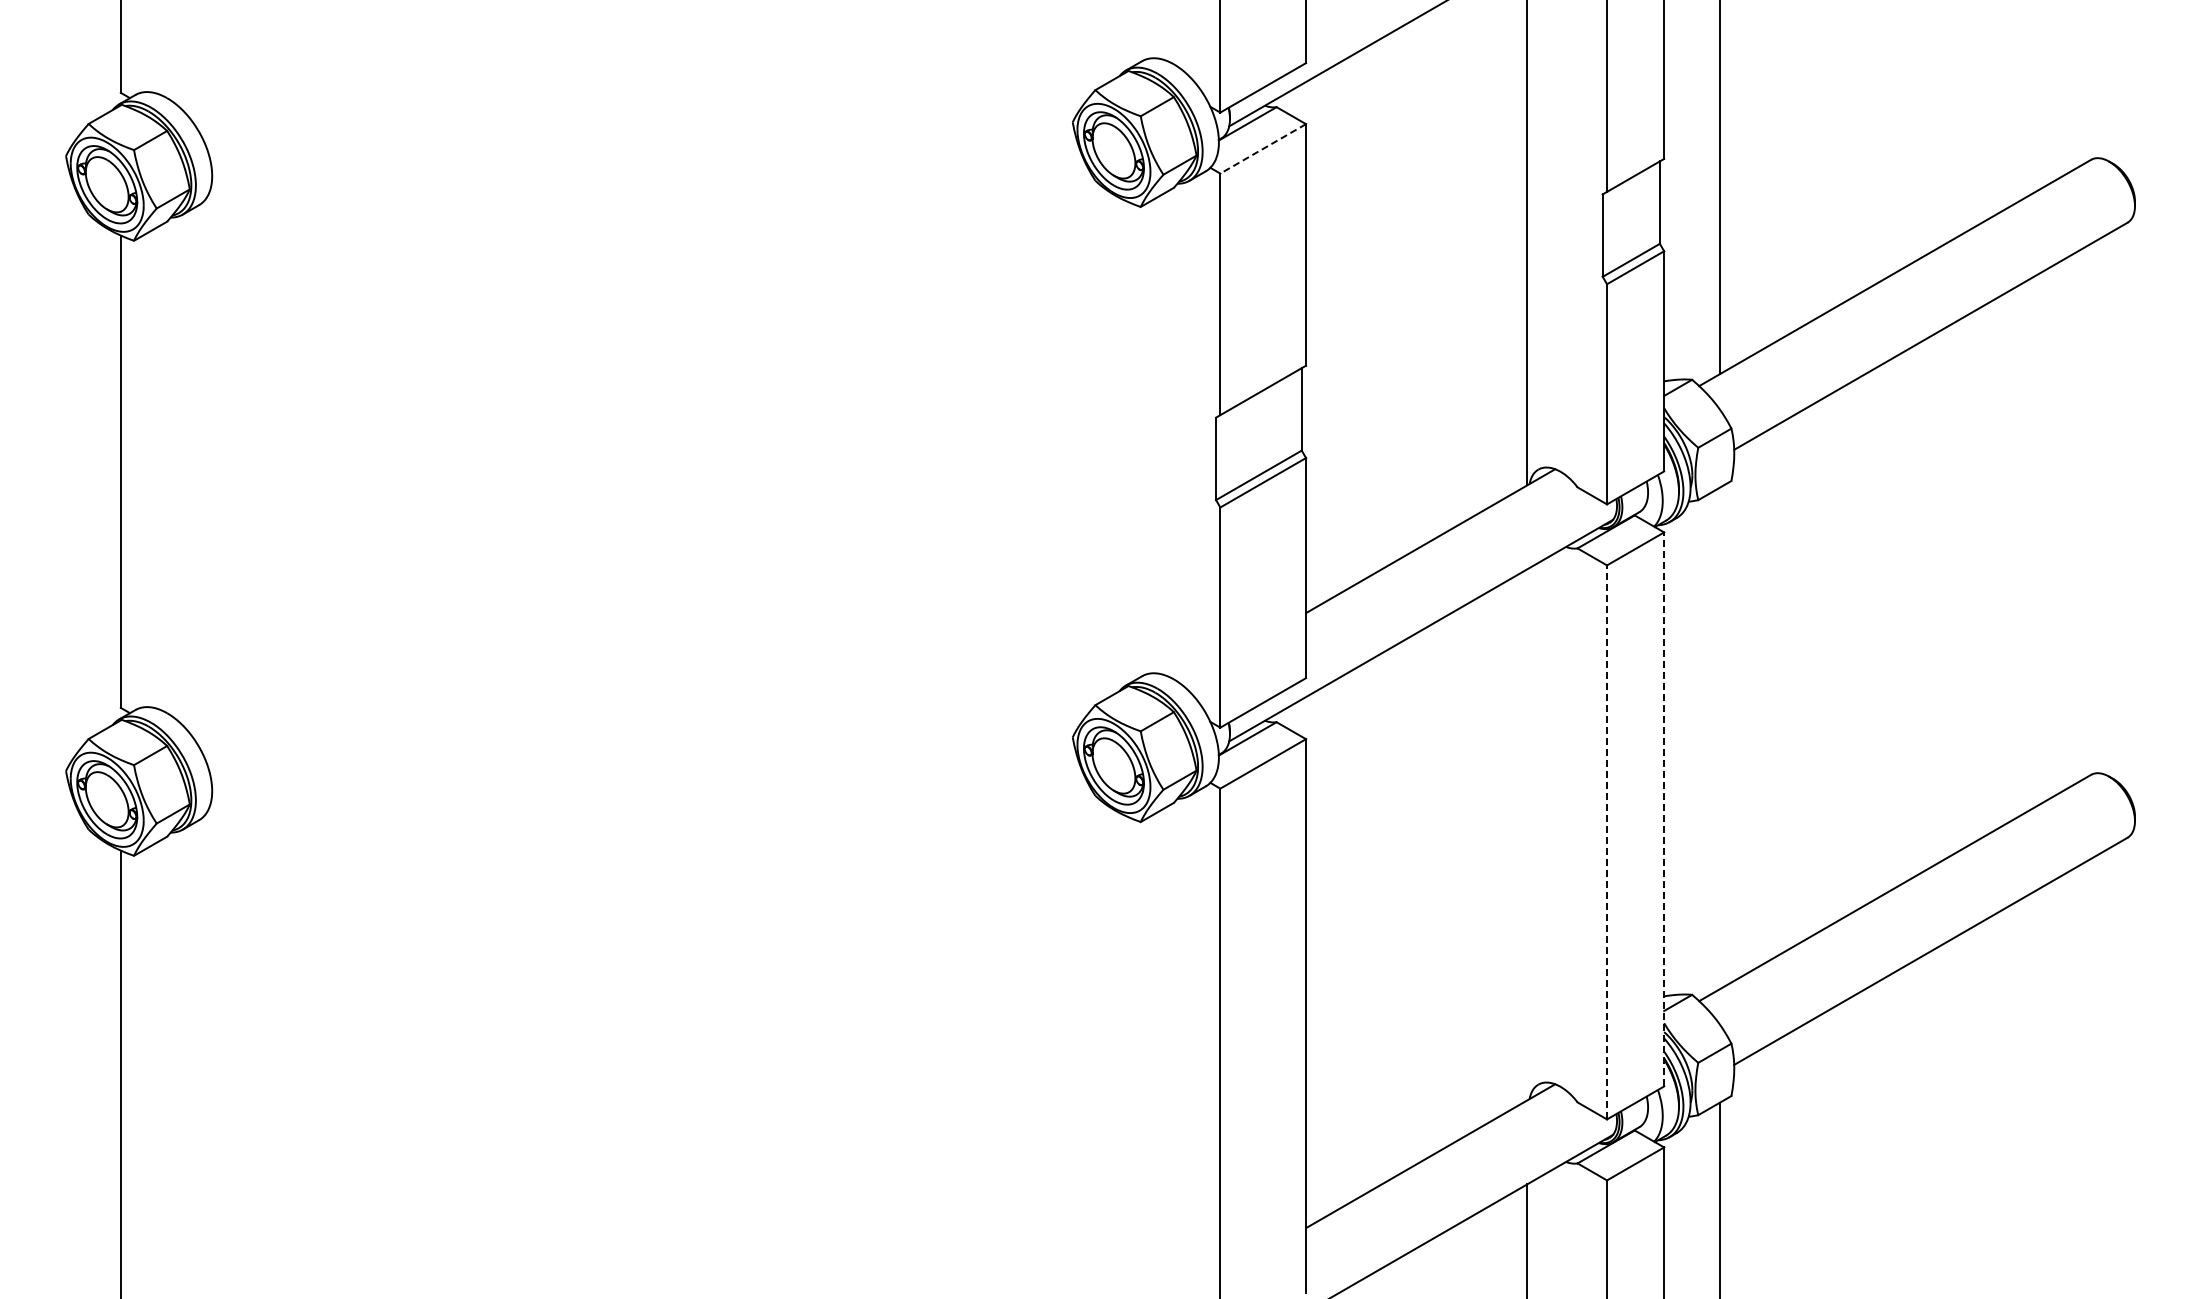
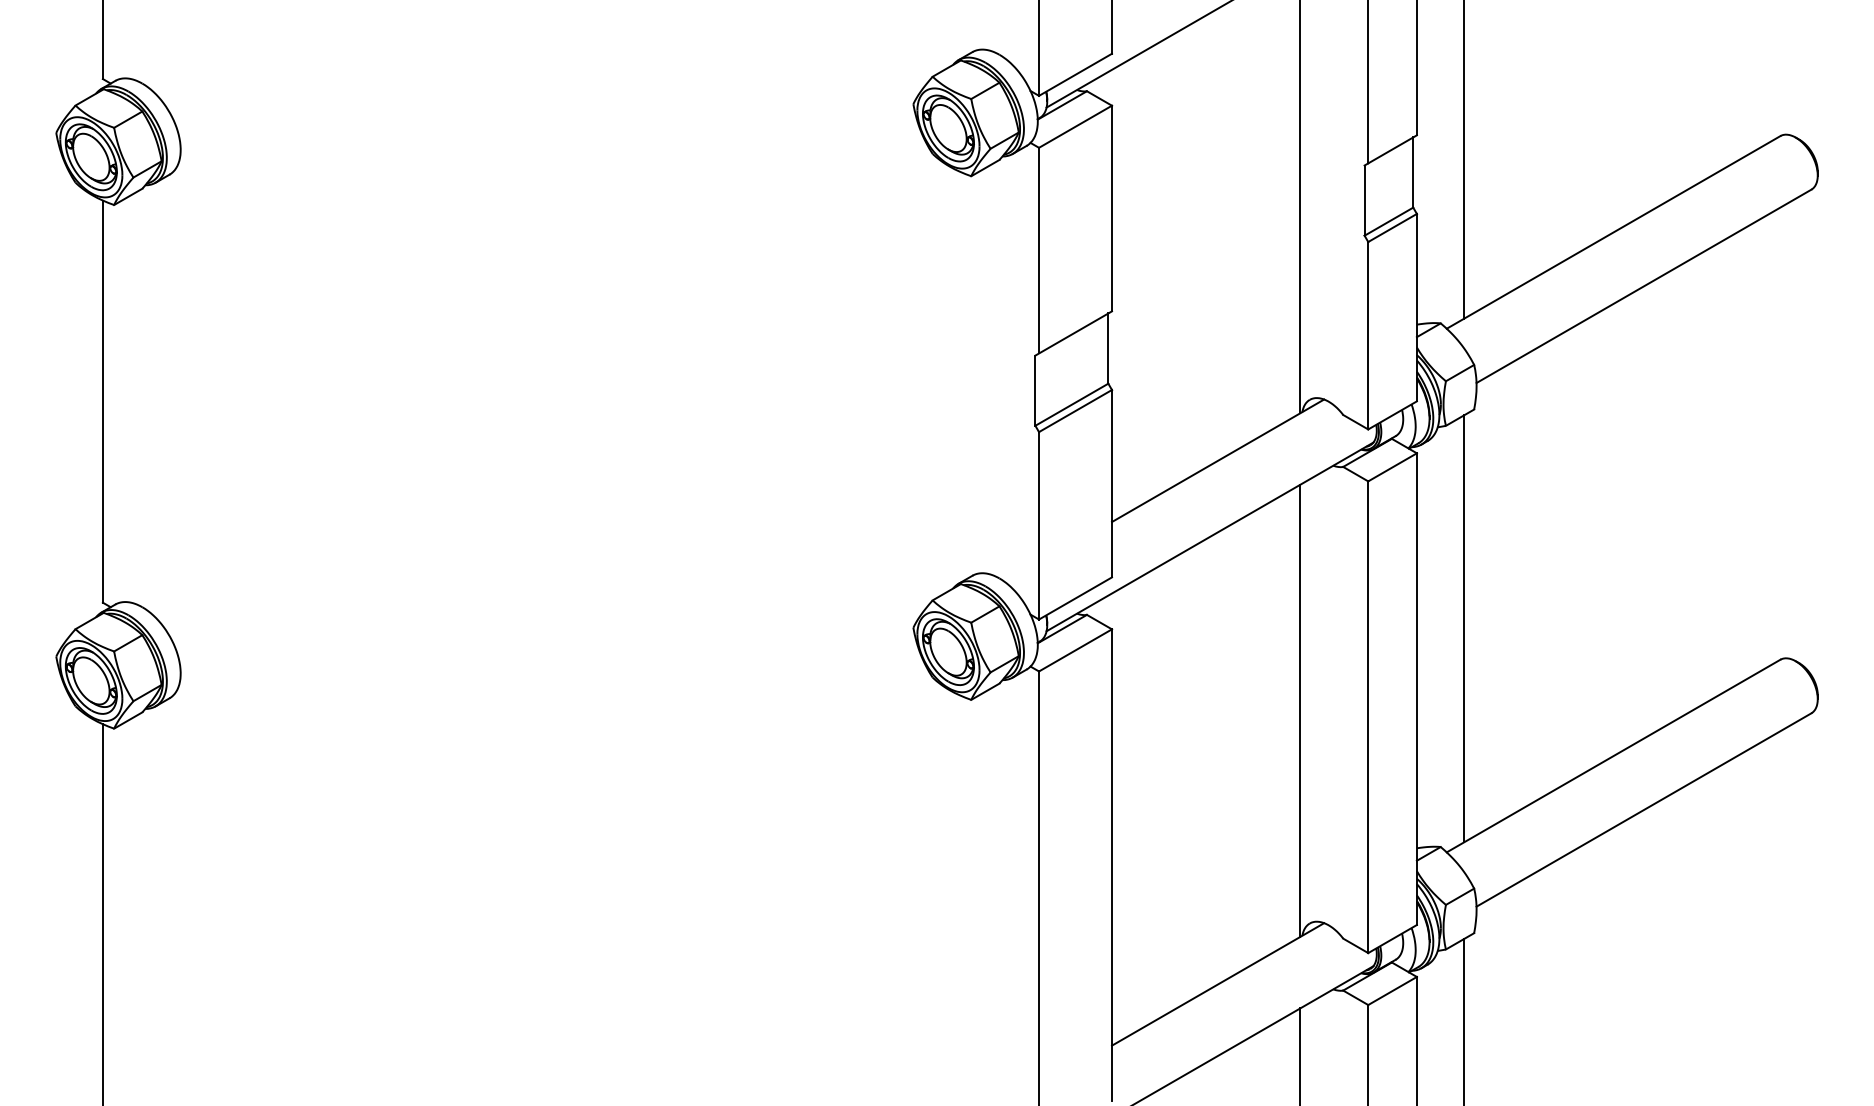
line: (1262, 149) -> (1074, 127), dashed -> solid
line: (1719, 738) -> (1464, 628), added
line: (1664, 808) -> (1417, 688), dashed -> solid
line: (1527, 834) -> (1300, 710), added
line: (1607, 841) -> (1368, 716), dashed -> solid

